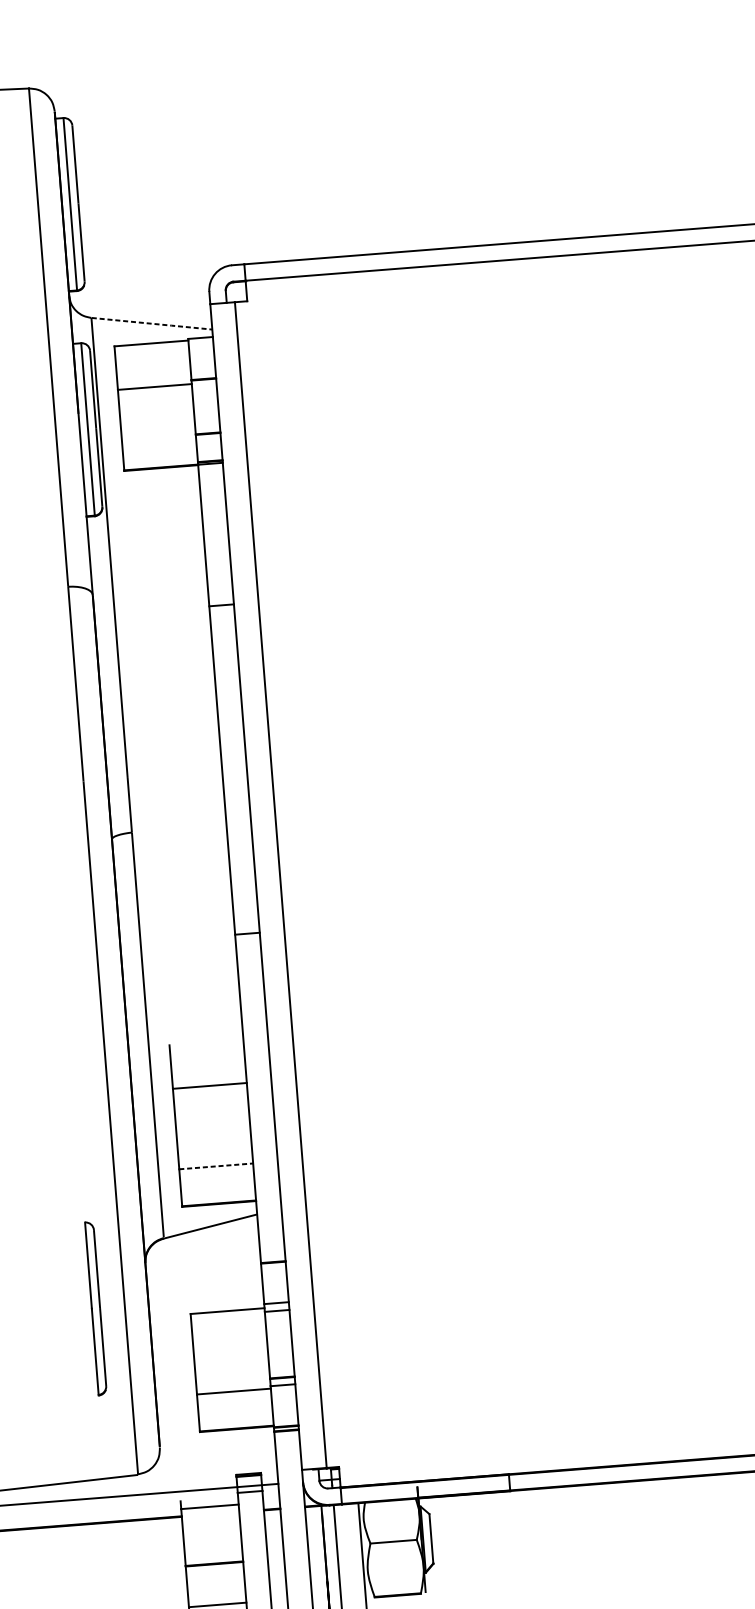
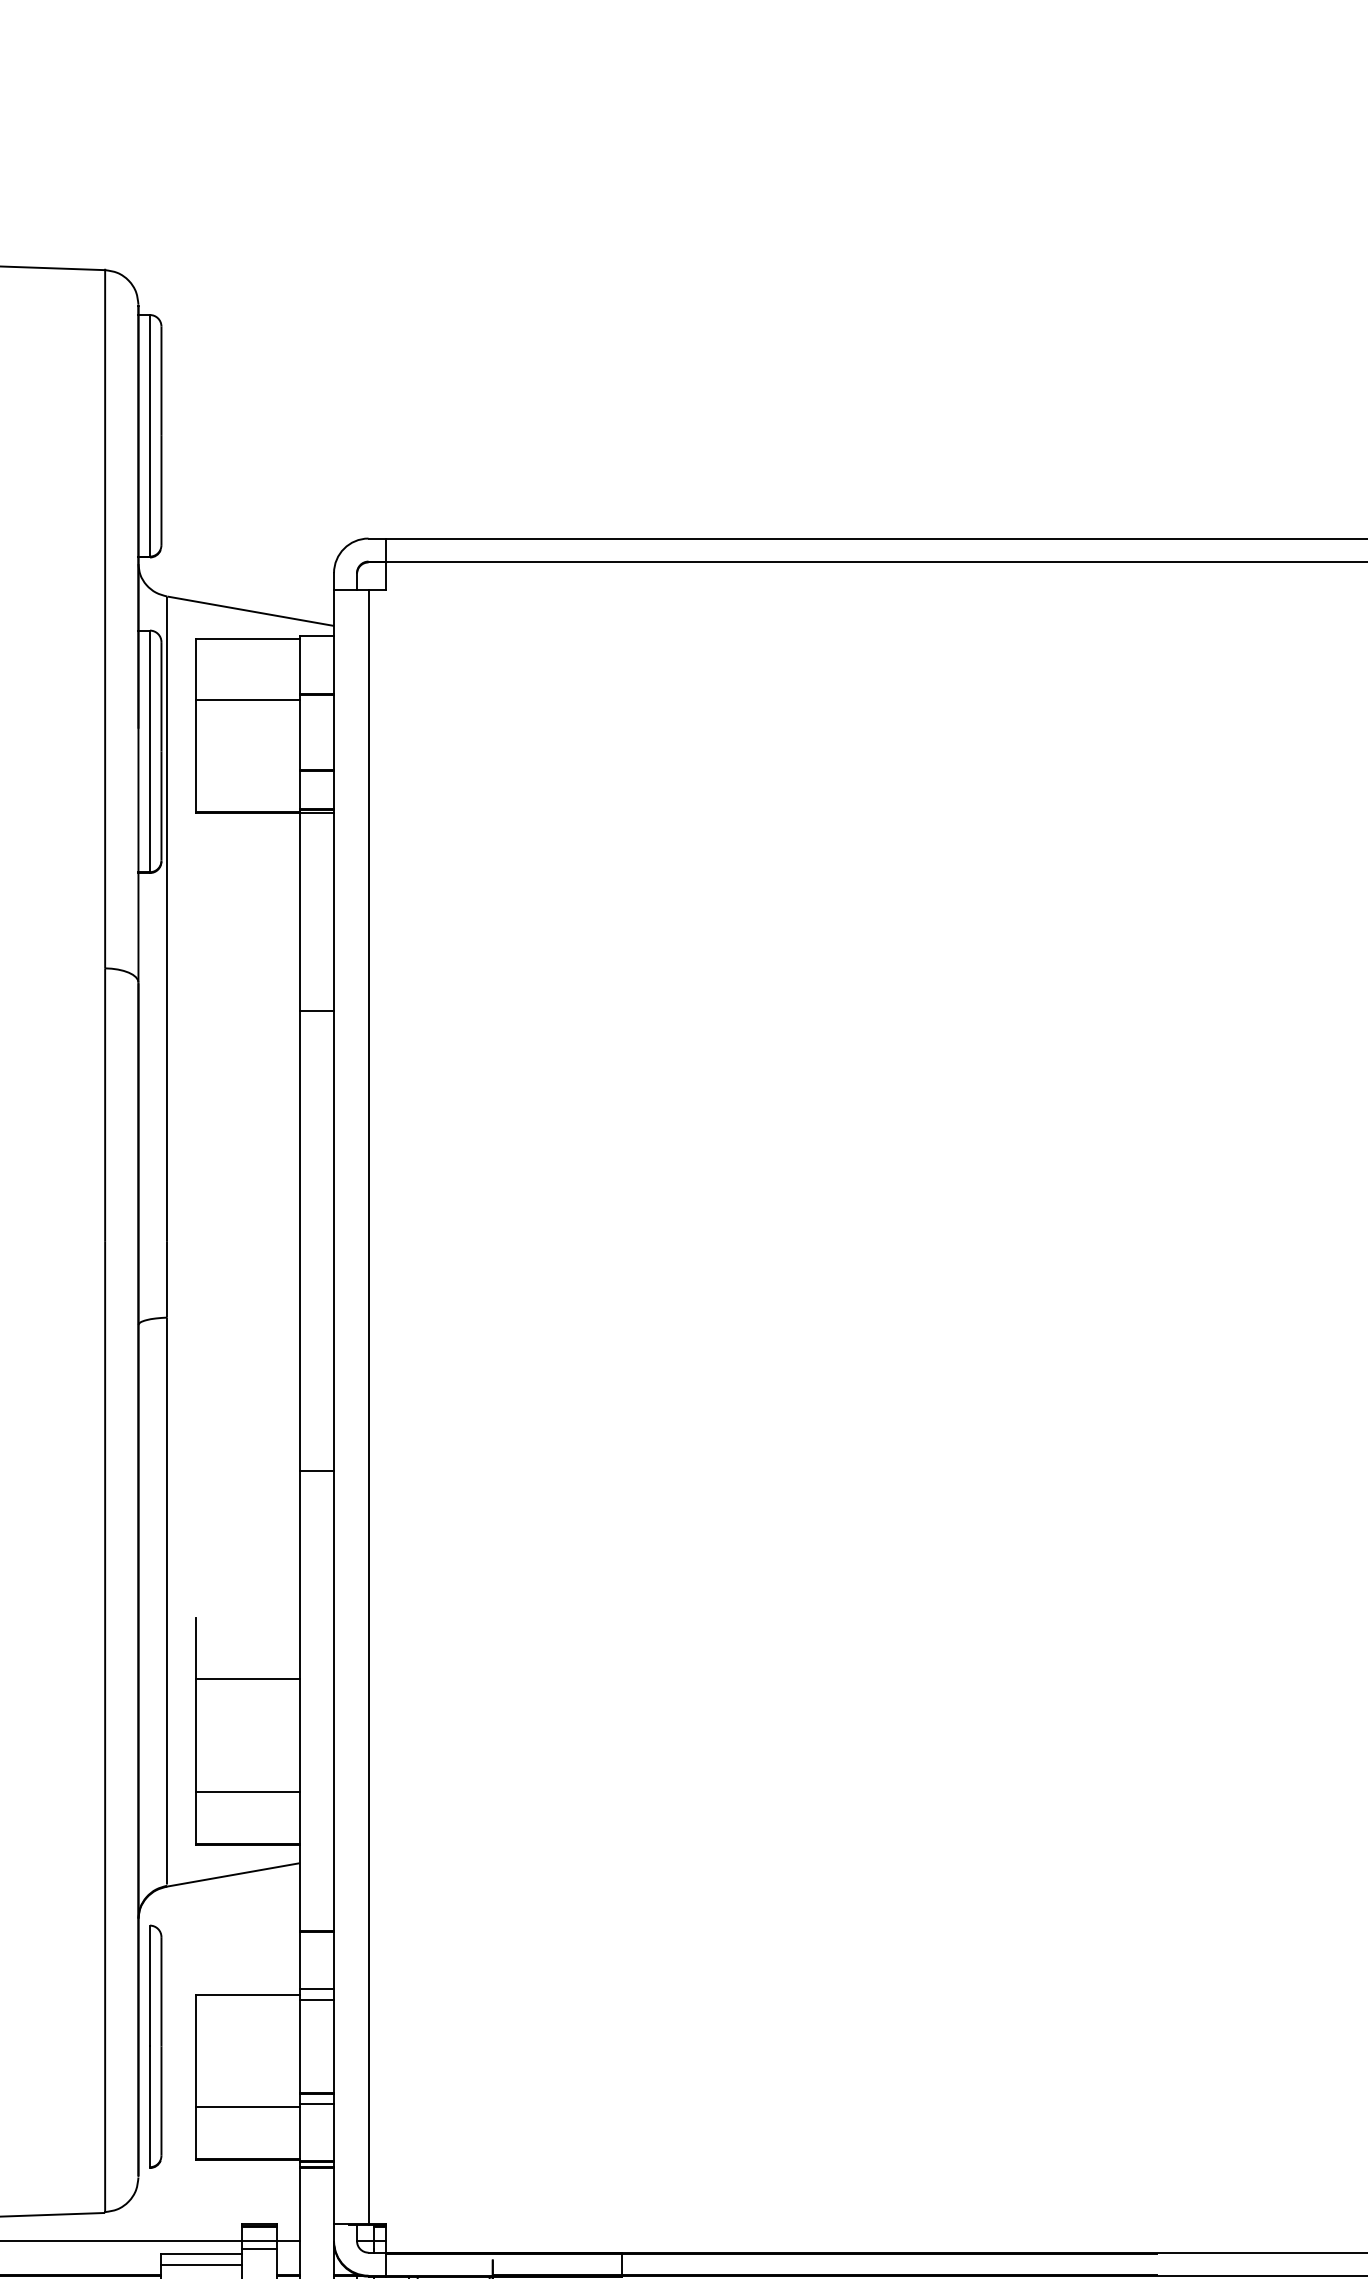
line: (153, 323) -> (252, 611), dashed -> solid
line: (216, 1166) -> (247, 1791), dashed -> solid
part: (95, 1308) -> (155, 2046), moved
line: (209, 1499) -> (201, 2254), added

